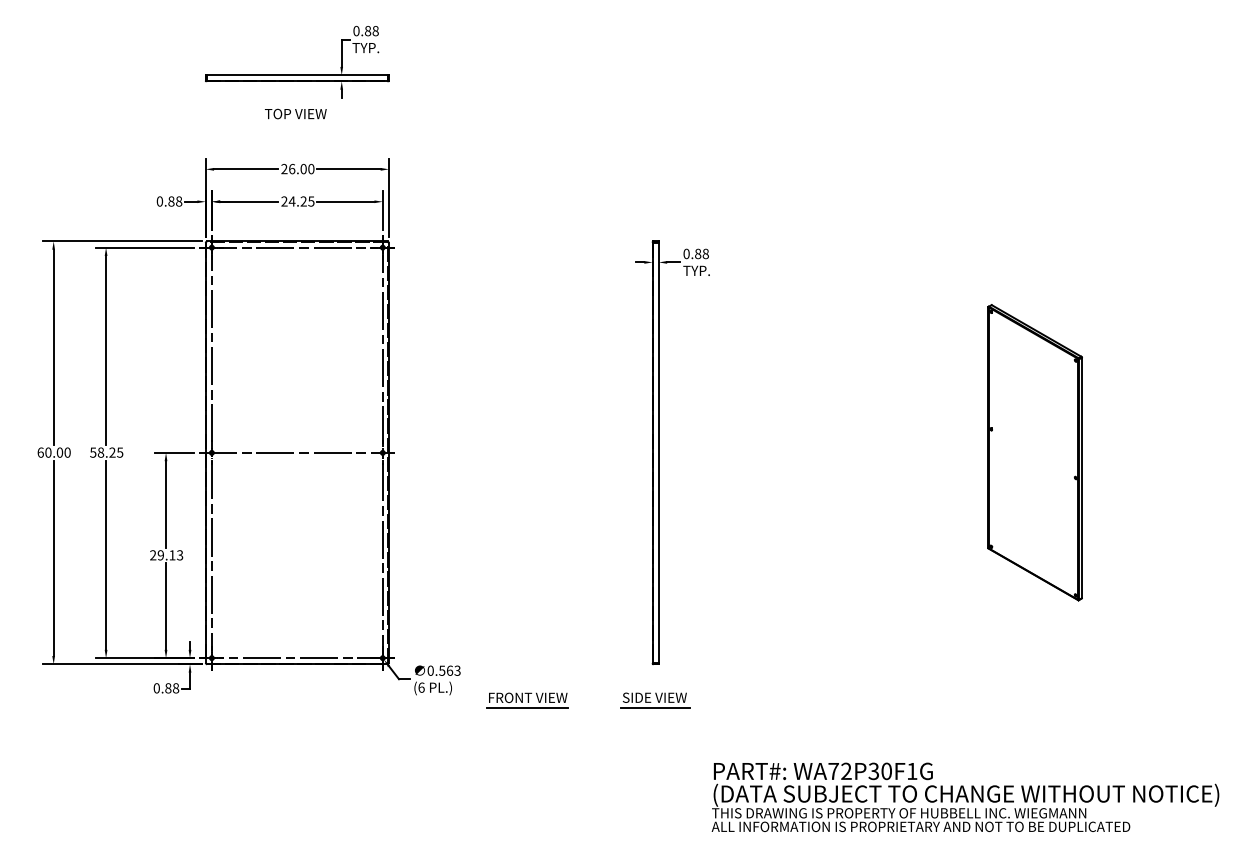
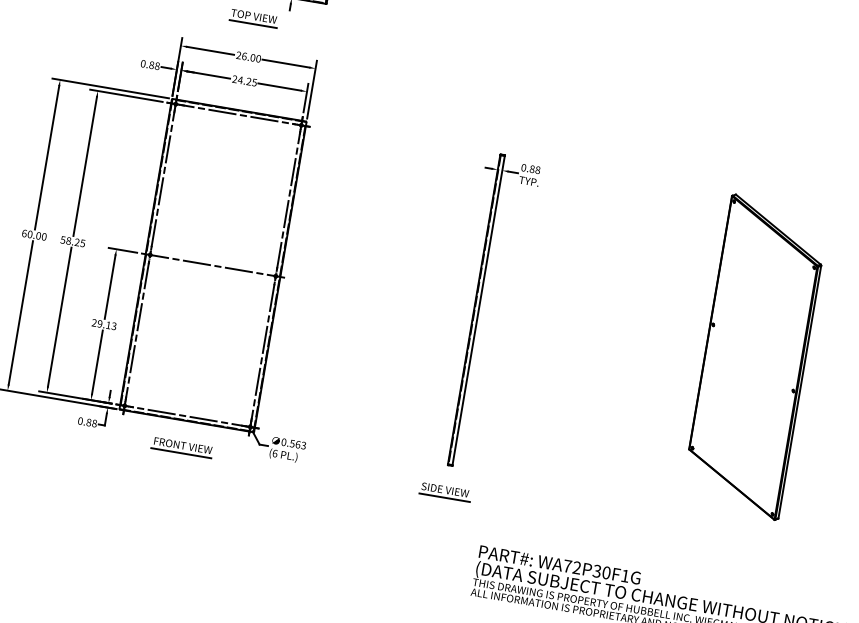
line: (296, 124) -> (253, 24), added
part: (1034, 452) -> (754, 356), size x1.43
part: (527, 700) -> (182, 447), moved

